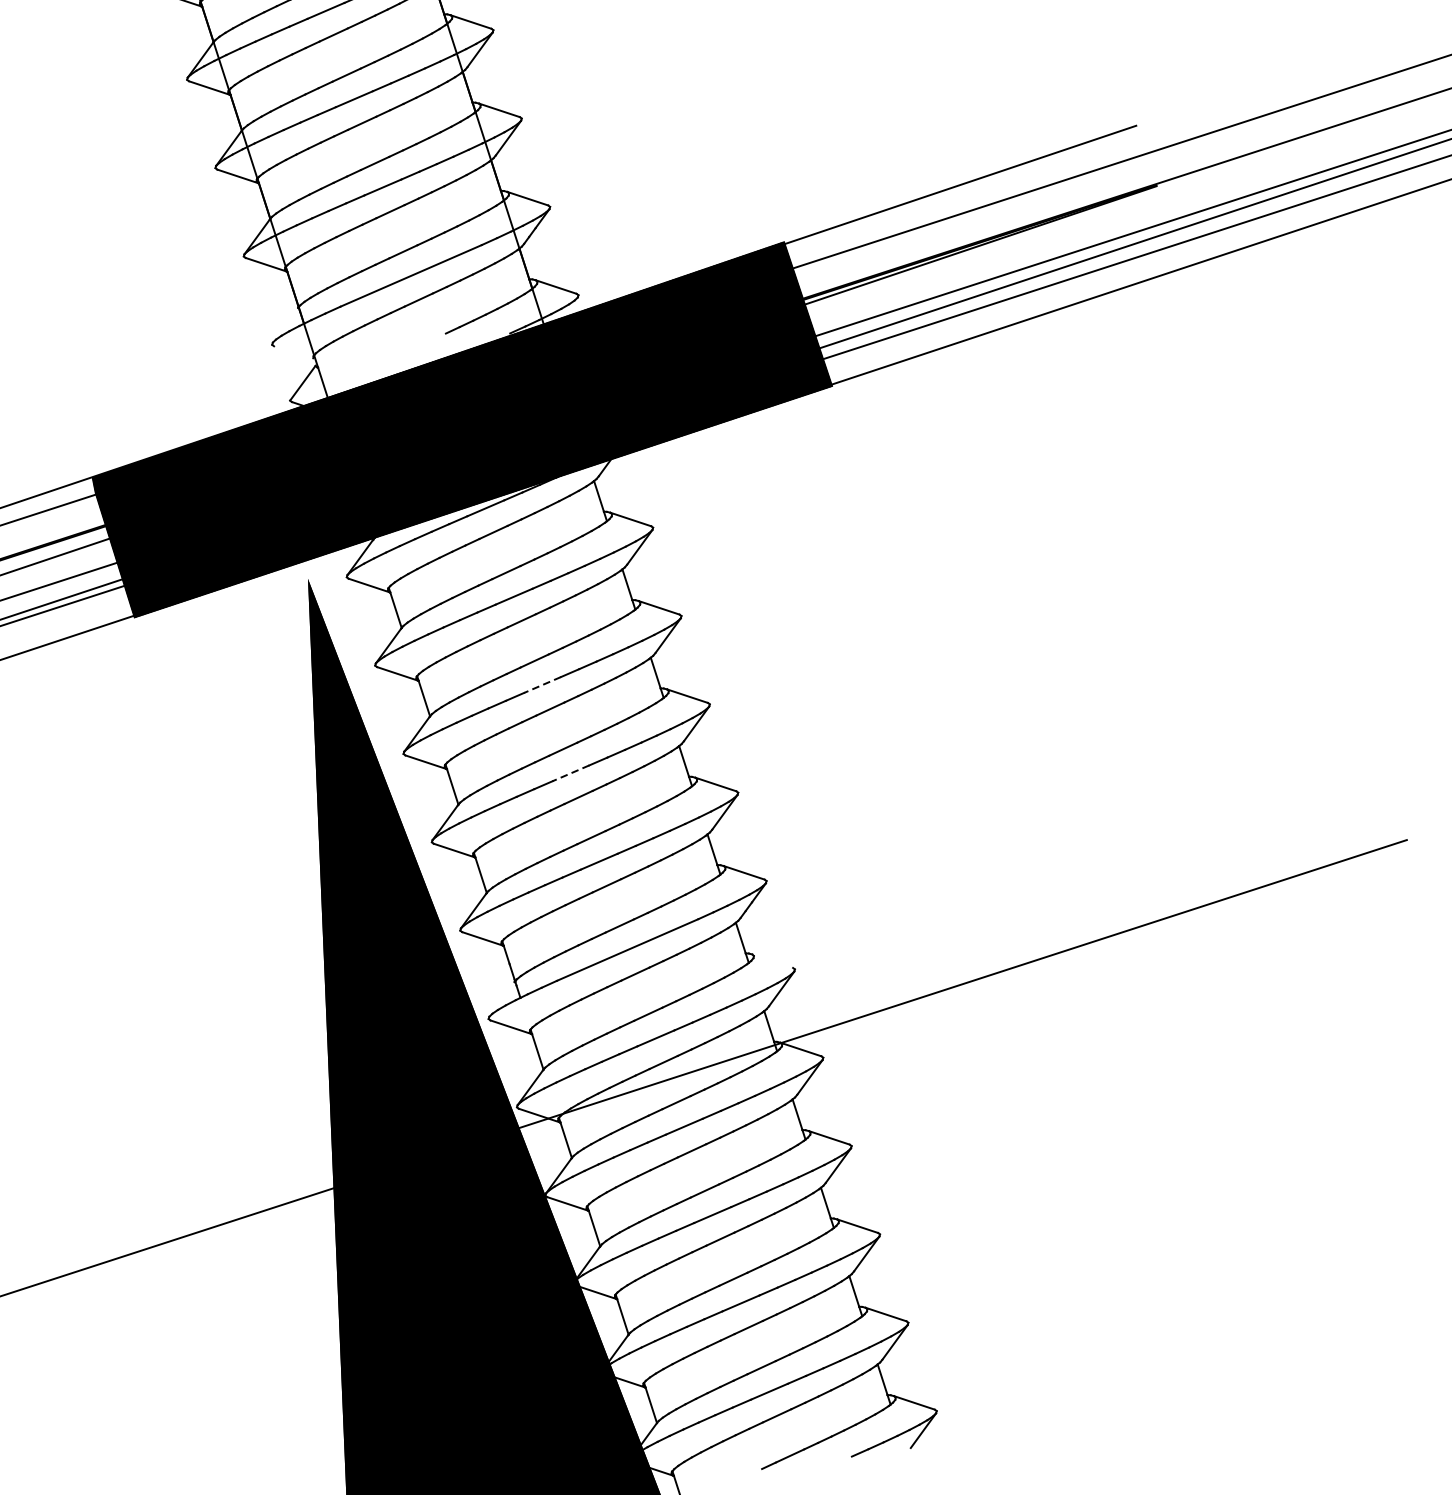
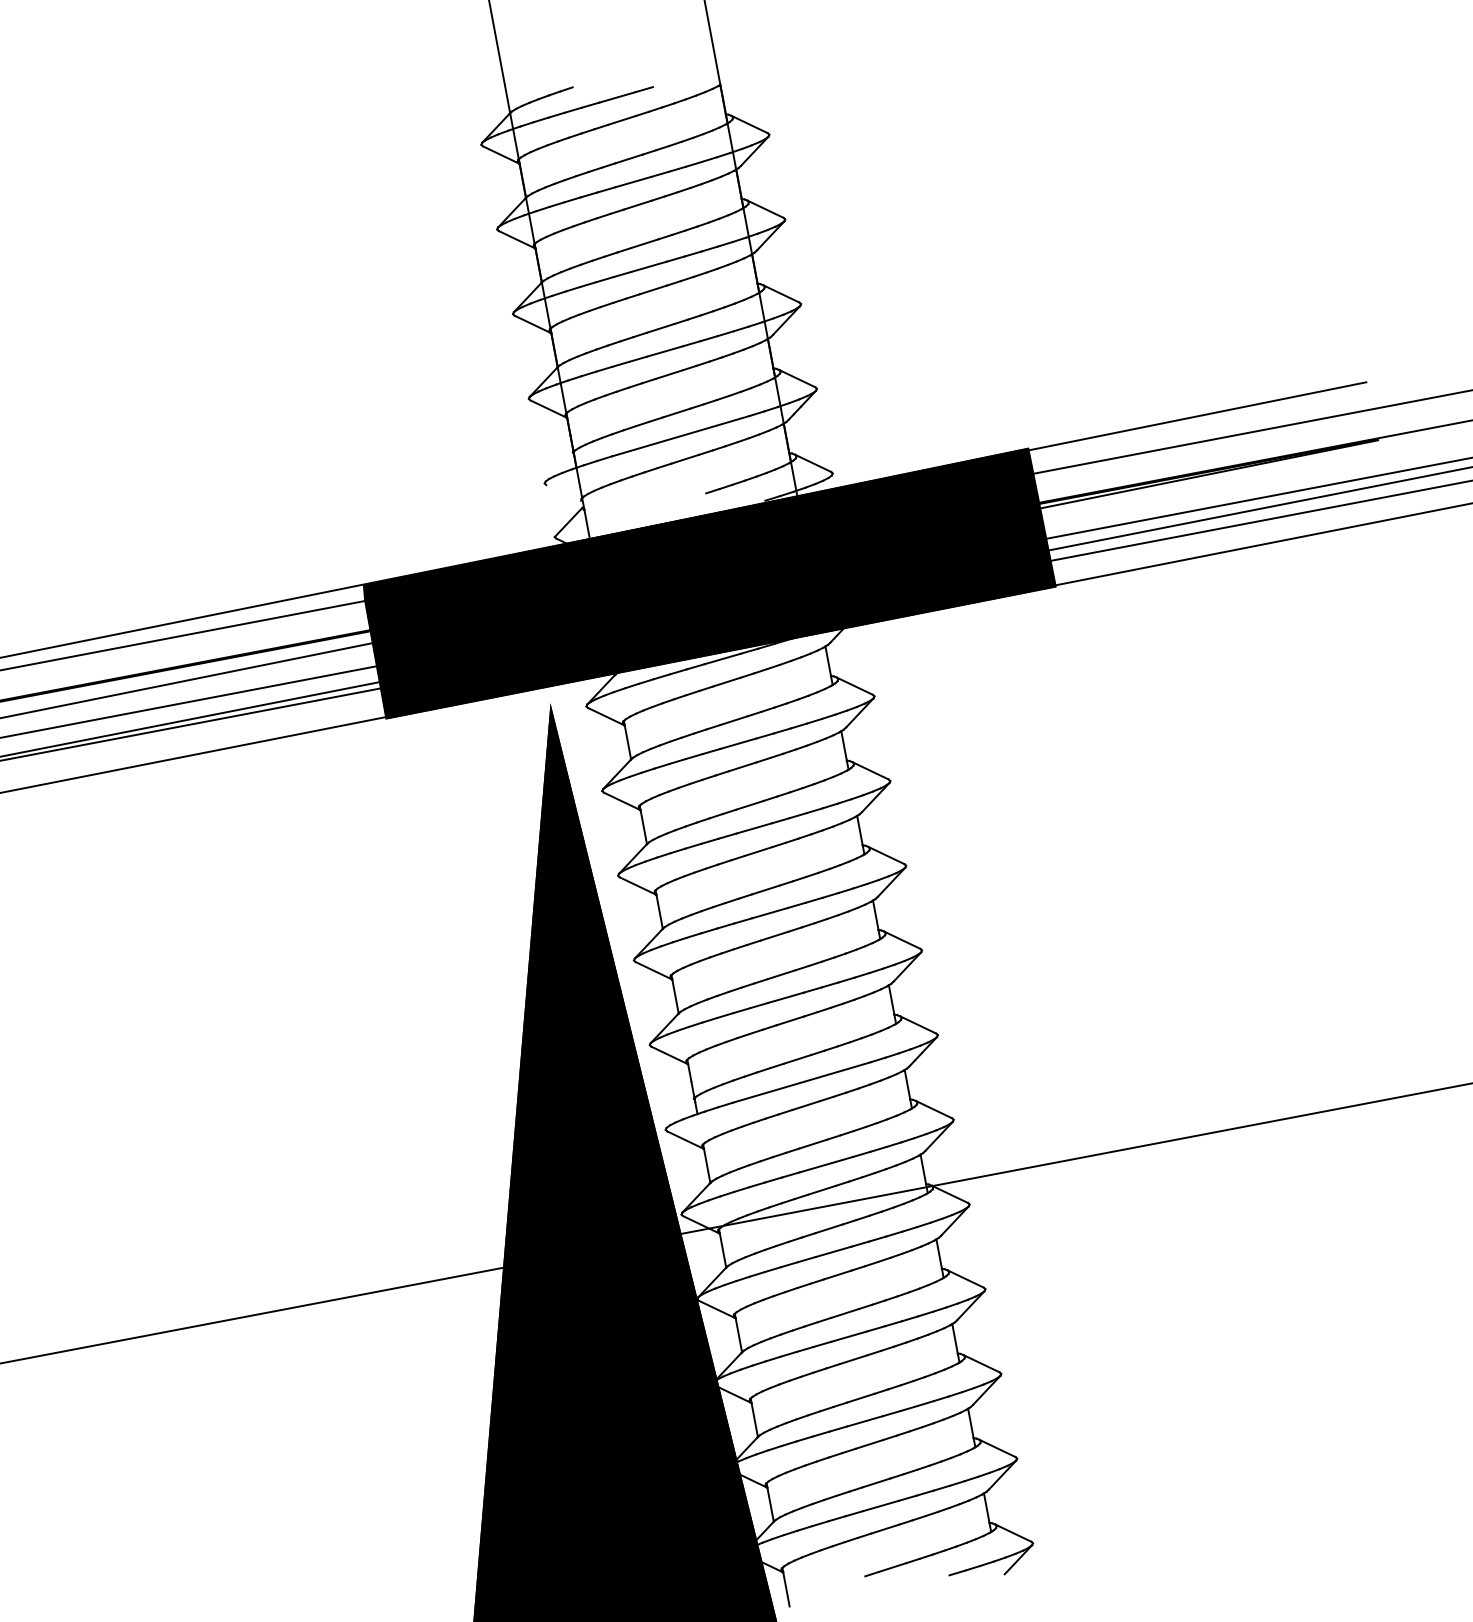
line: (542, 685) -> (754, 828), dashed -> solid
line: (571, 773) -> (770, 913), dashed -> solid
line: (773, 960) -> (934, 1109), added

